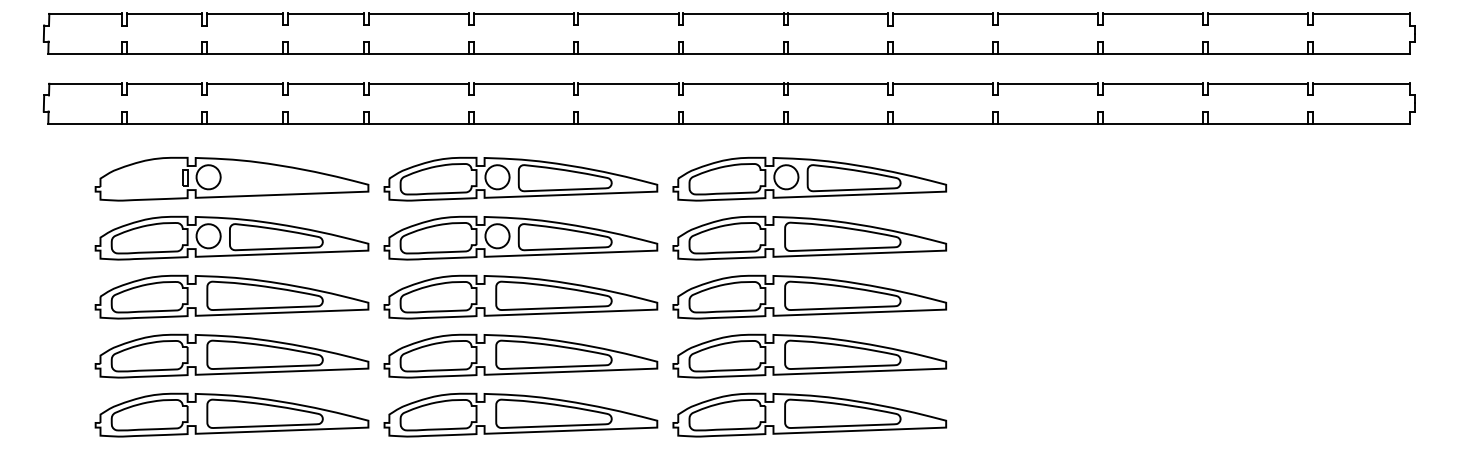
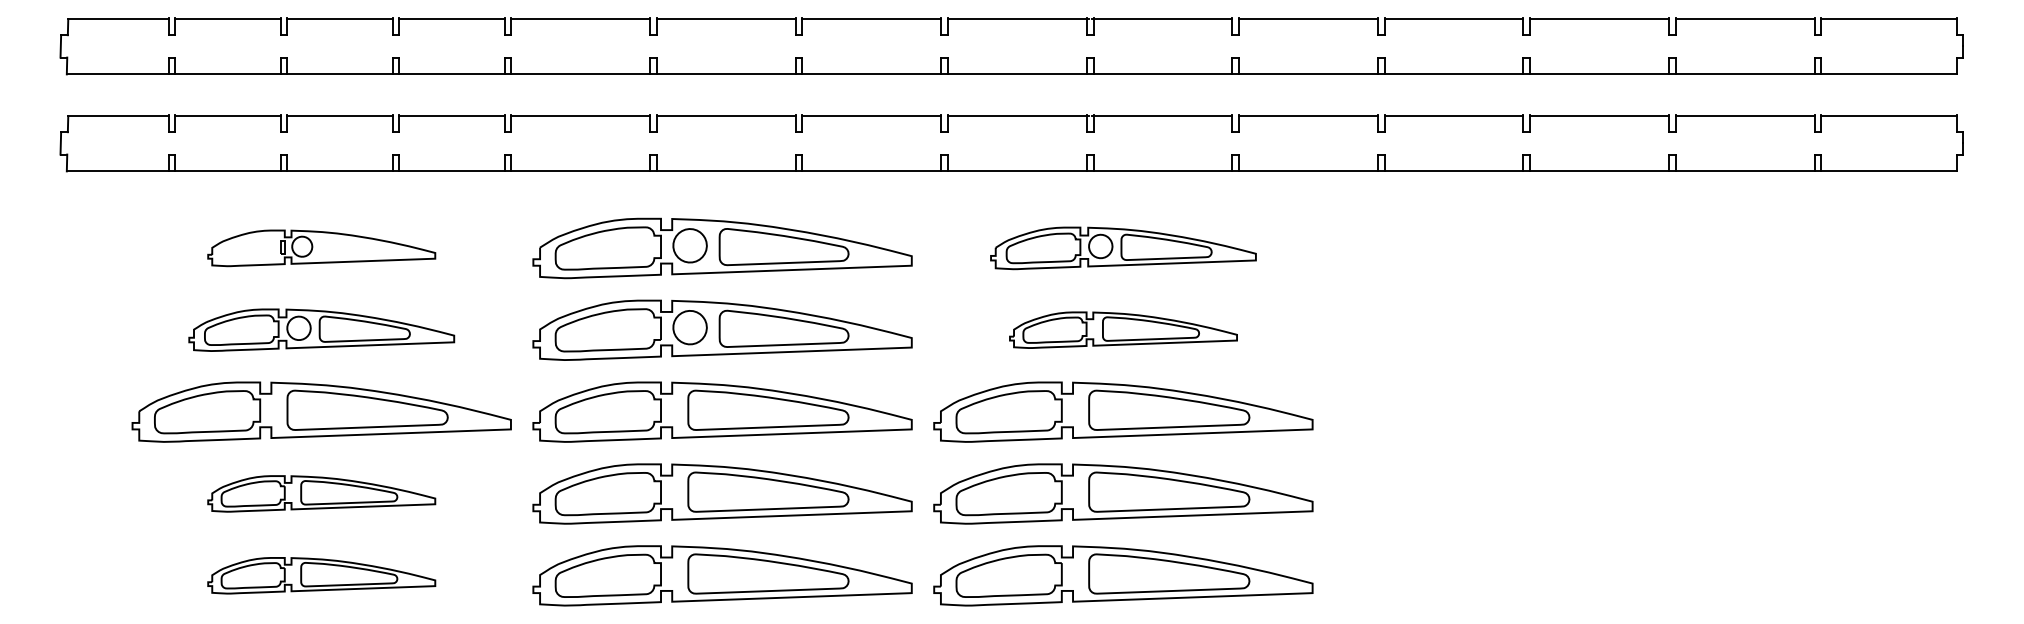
part: (231, 178) -> (321, 247), size x0.6
part: (809, 178) -> (1123, 247), size x0.7
part: (231, 237) -> (321, 329), size x0.7
part: (809, 237) -> (1123, 329), size x0.6
part: (231, 355) -> (321, 493), size x0.6
part: (231, 414) -> (321, 574), size x0.6

